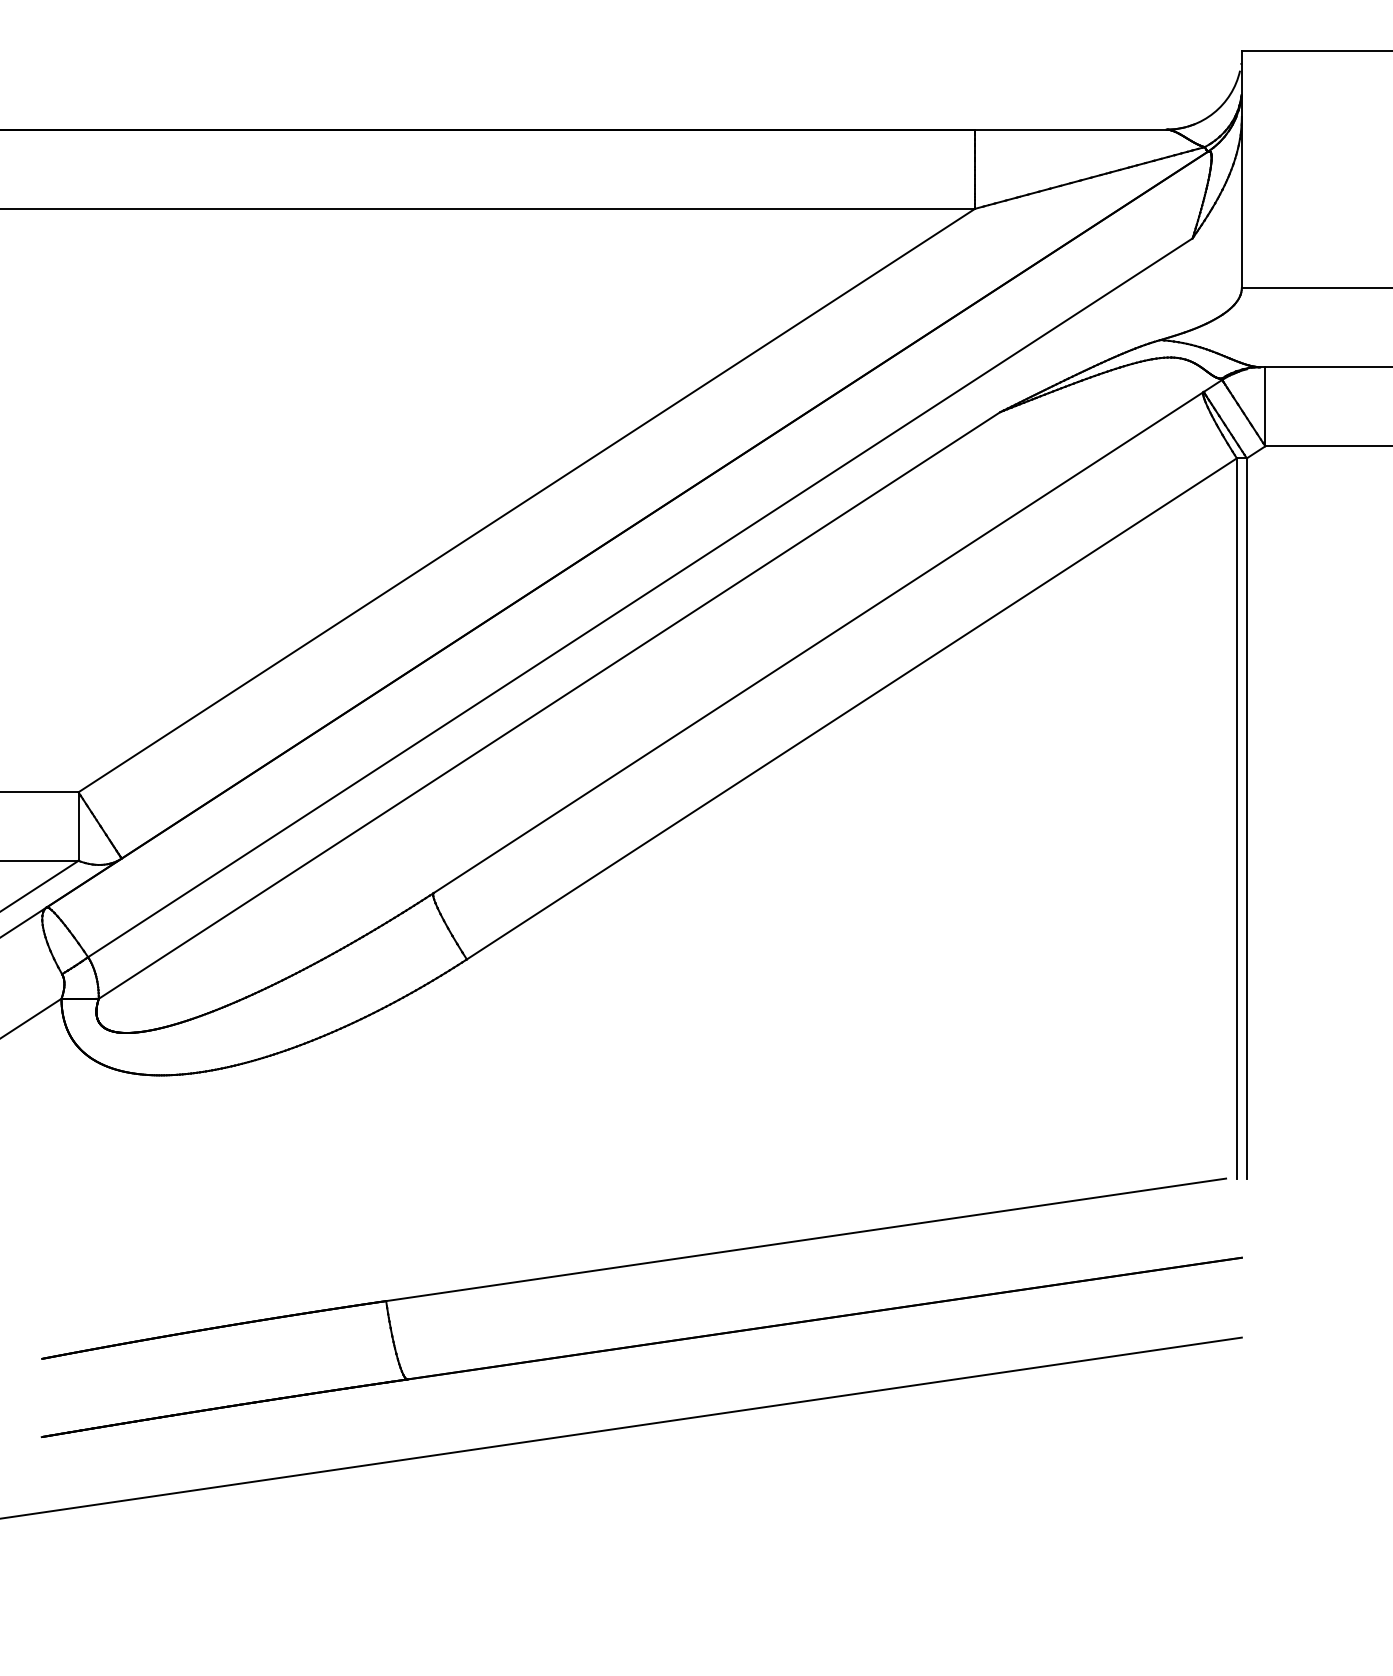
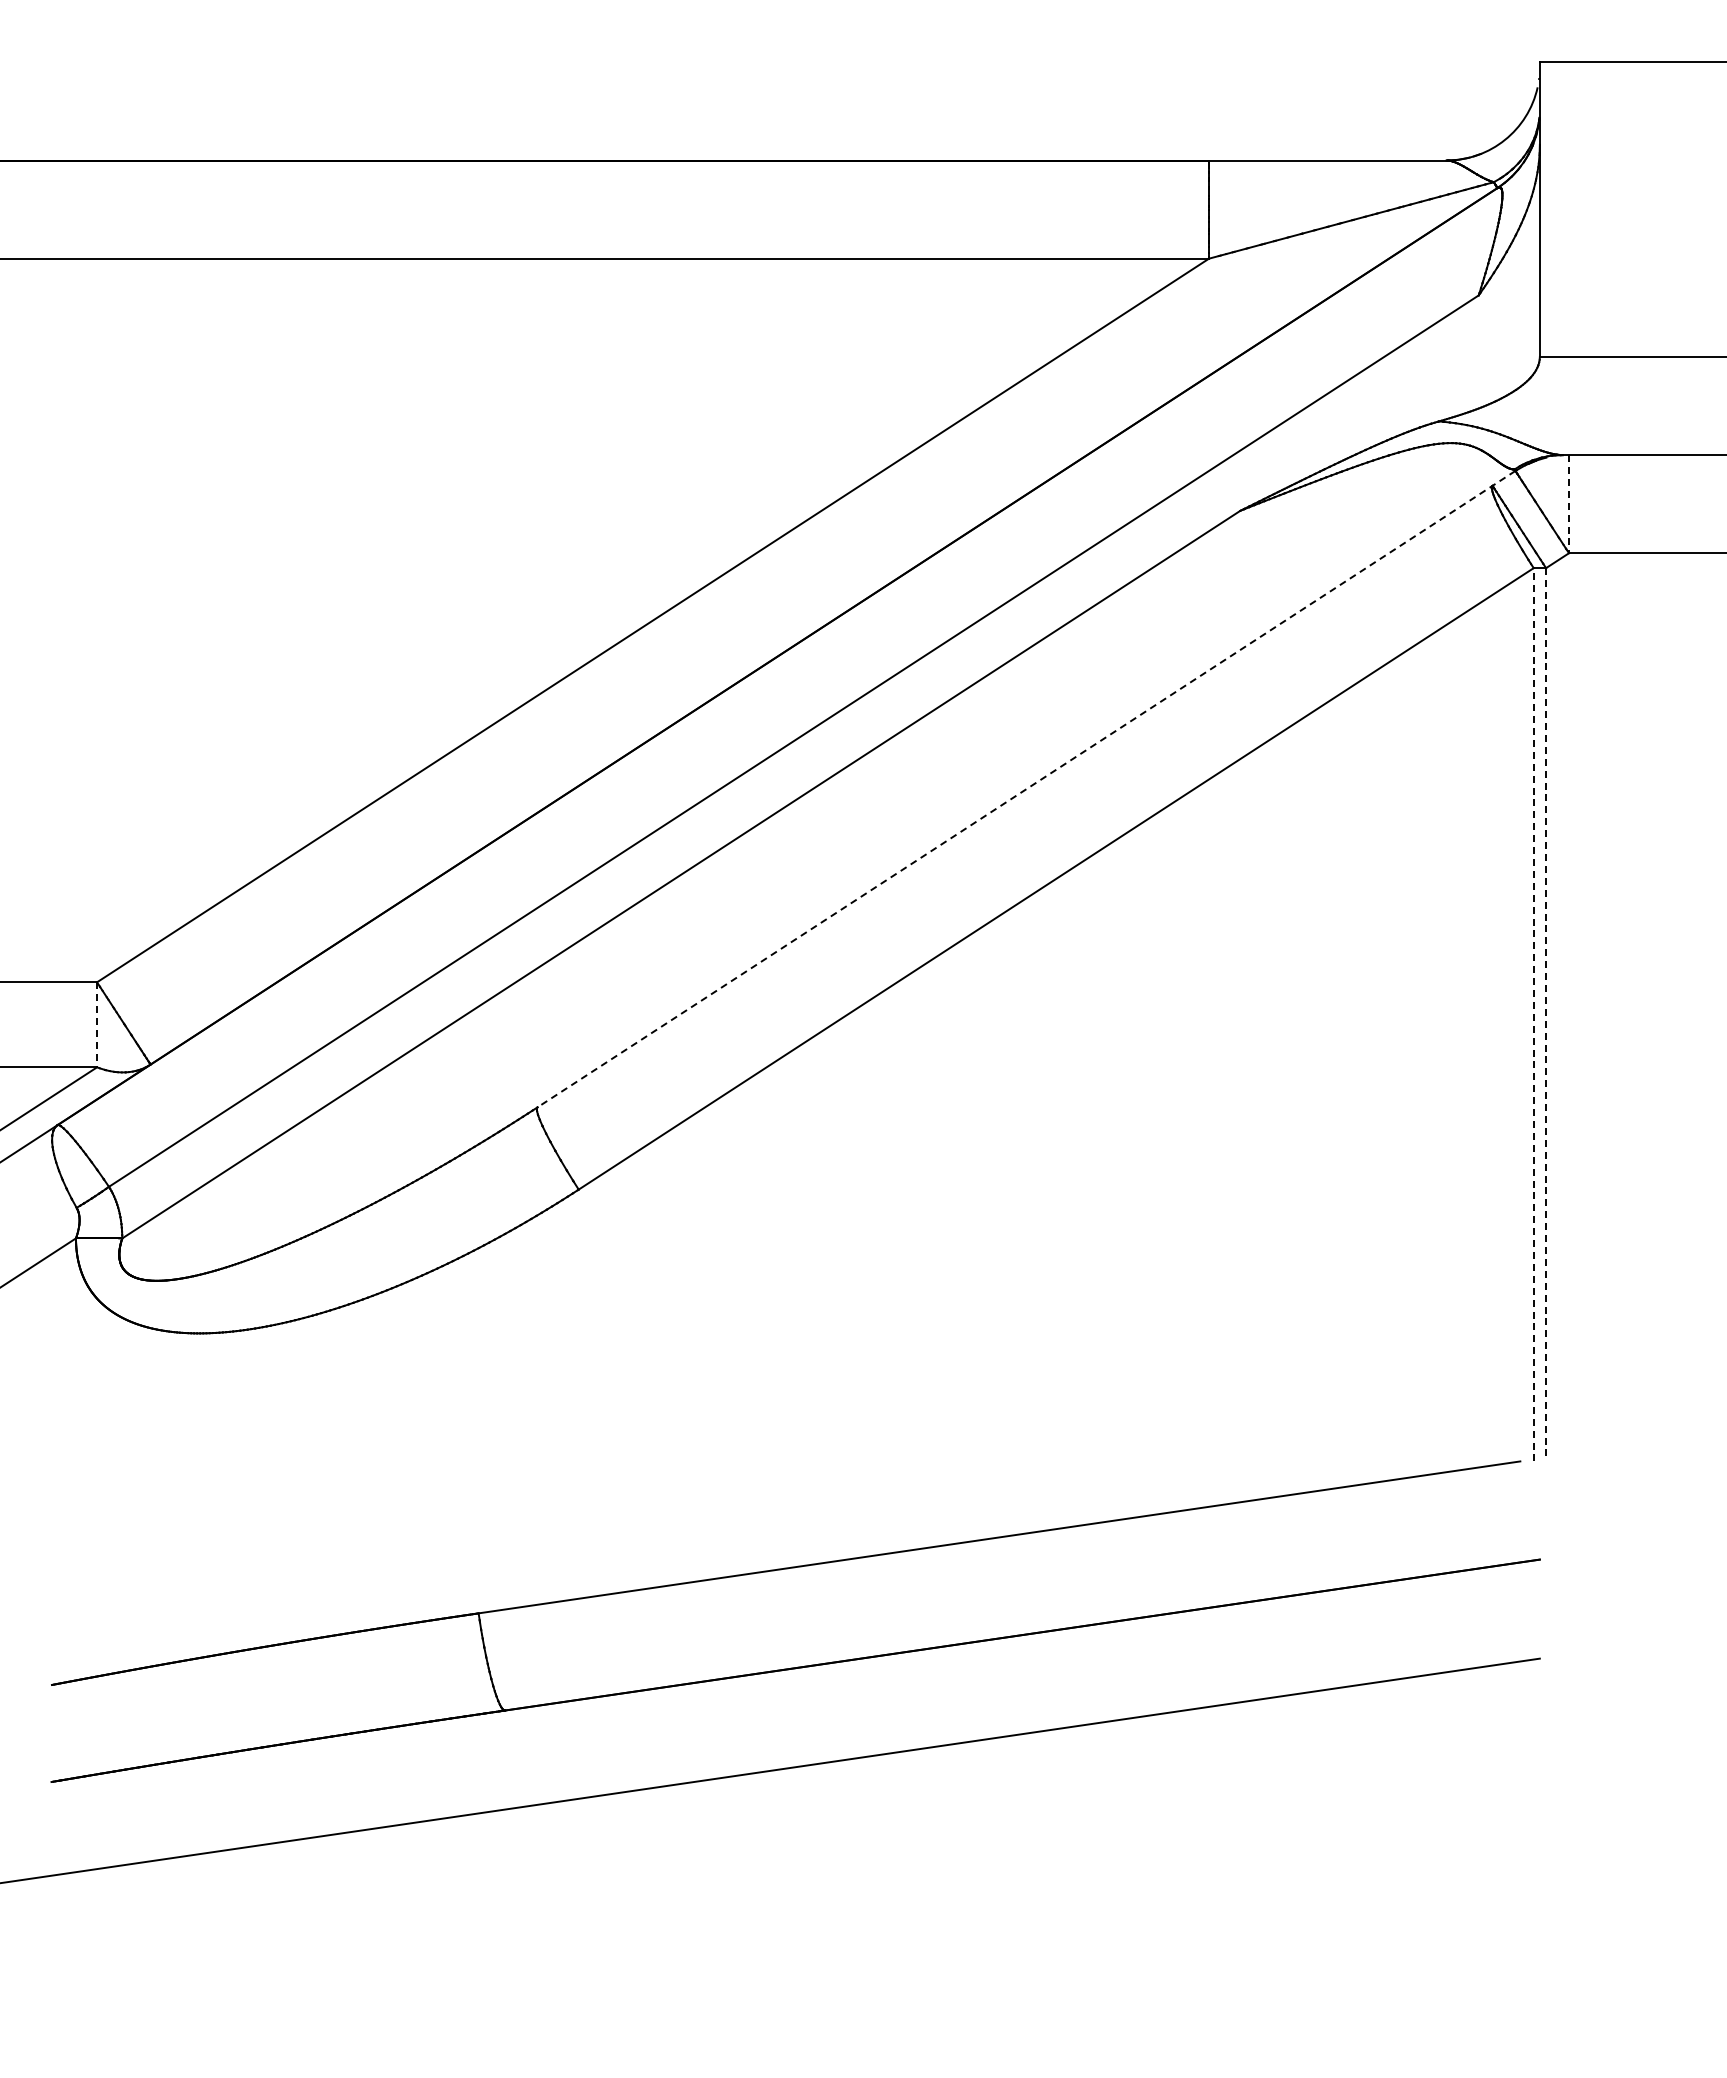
line: (1265, 407) -> (1569, 504), solid -> dashed
line: (827, 636) -> (1026, 789), solid -> dashed
line: (1236, 818) -> (1533, 1014), solid -> dashed
line: (1247, 818) -> (1546, 1014), solid -> dashed
line: (78, 826) -> (97, 1024), solid -> dashed

